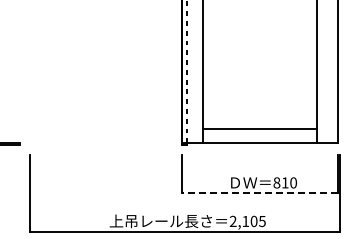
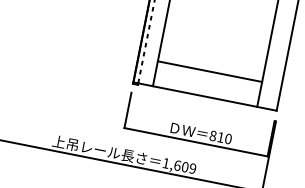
line: (260, 129) -> (210, 72), moved
line: (259, 193) -> (195, 142), dashed -> solid
text: (247, 221) -> (179, 166), 2,105 -> 1,609

